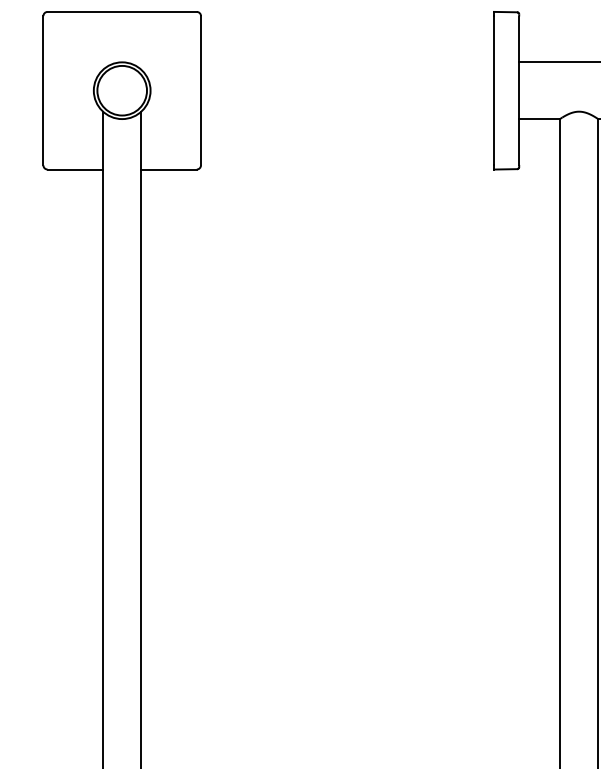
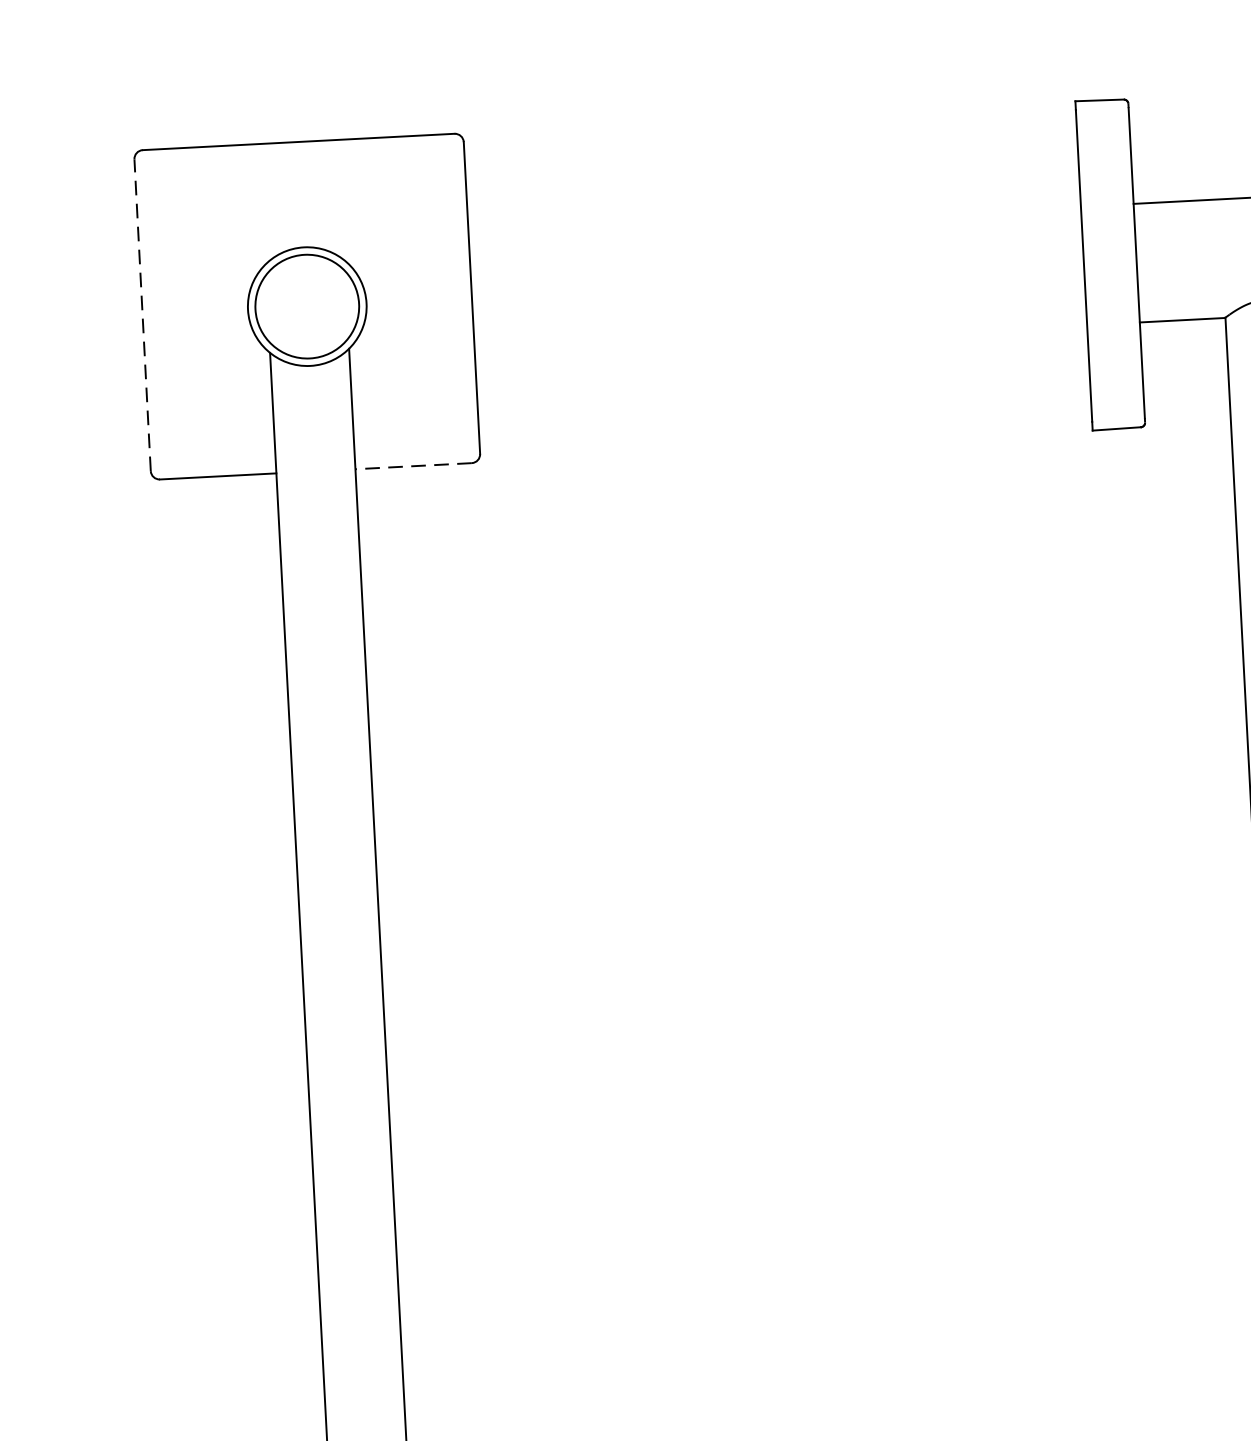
line: (43, 90) -> (142, 314), solid -> dashed
line: (168, 169) -> (412, 466), solid -> dashed

